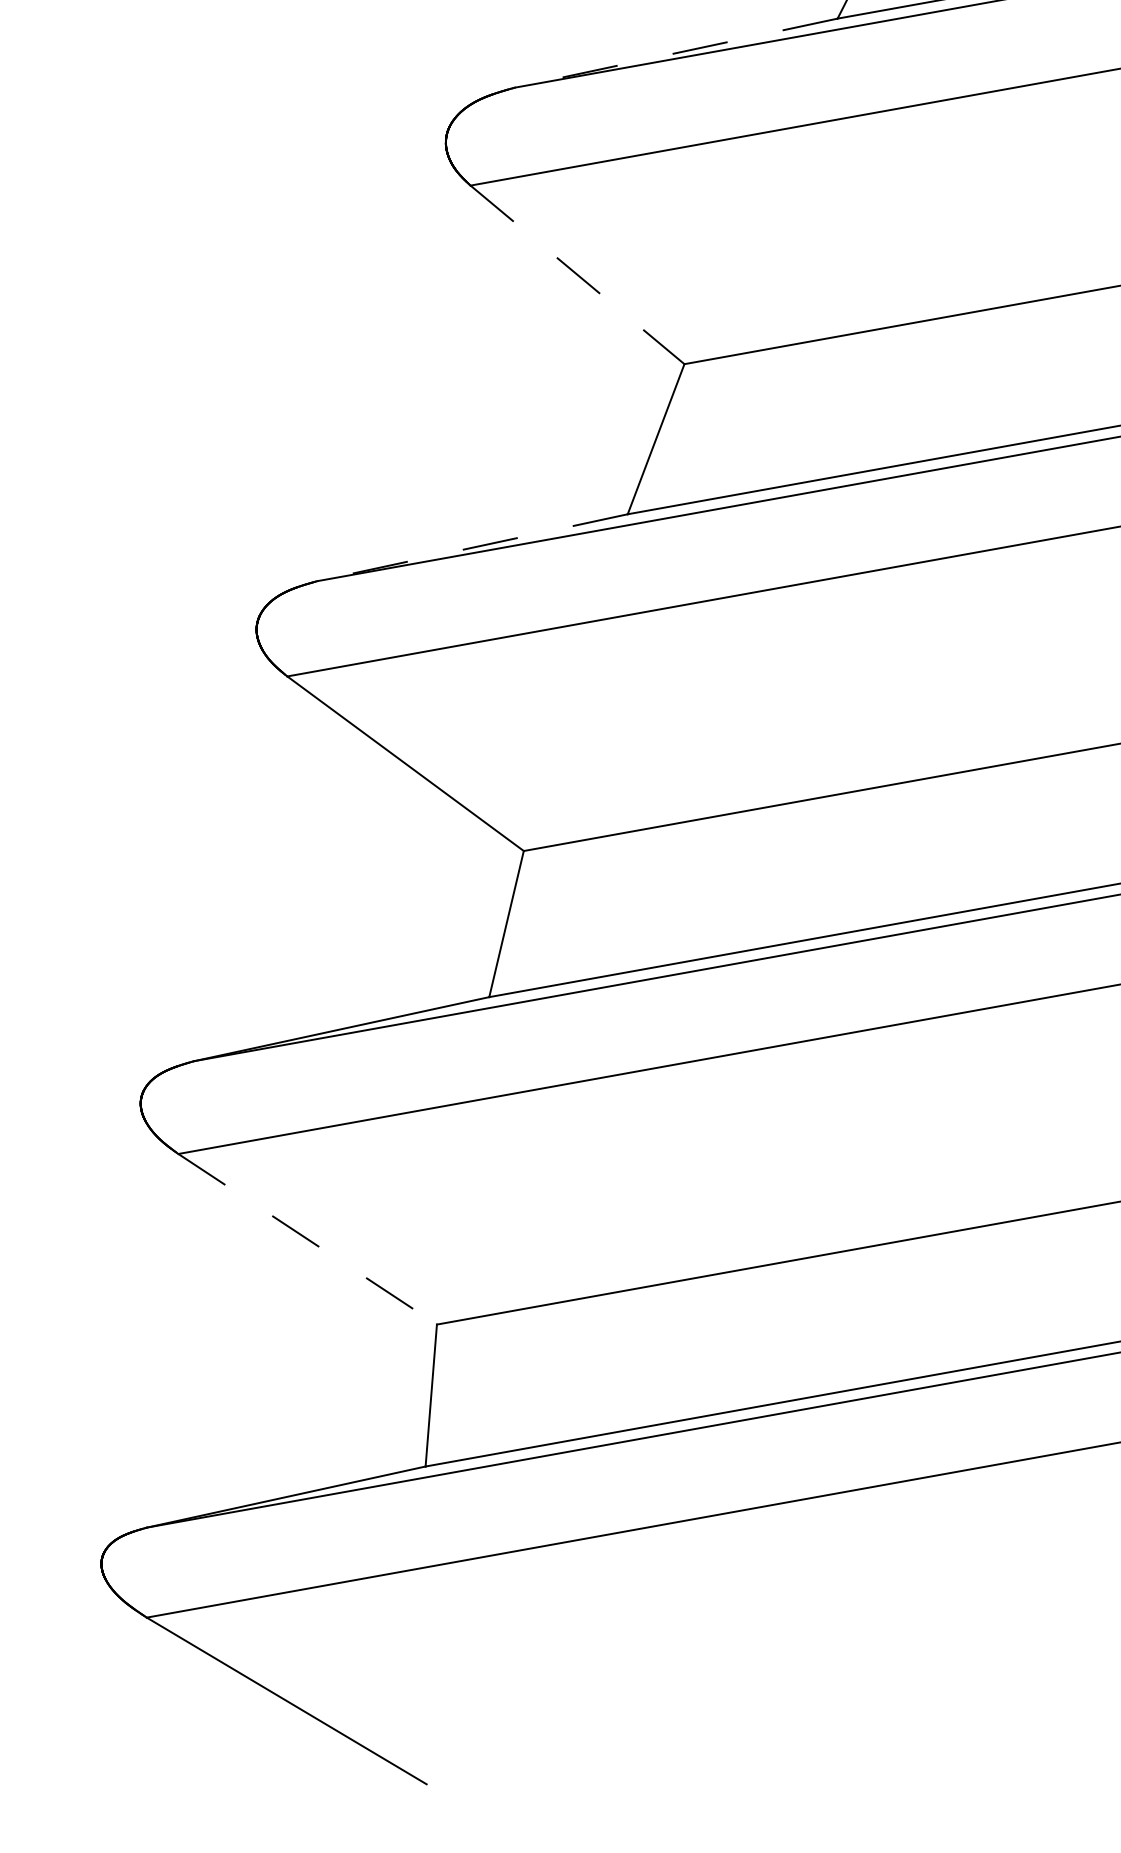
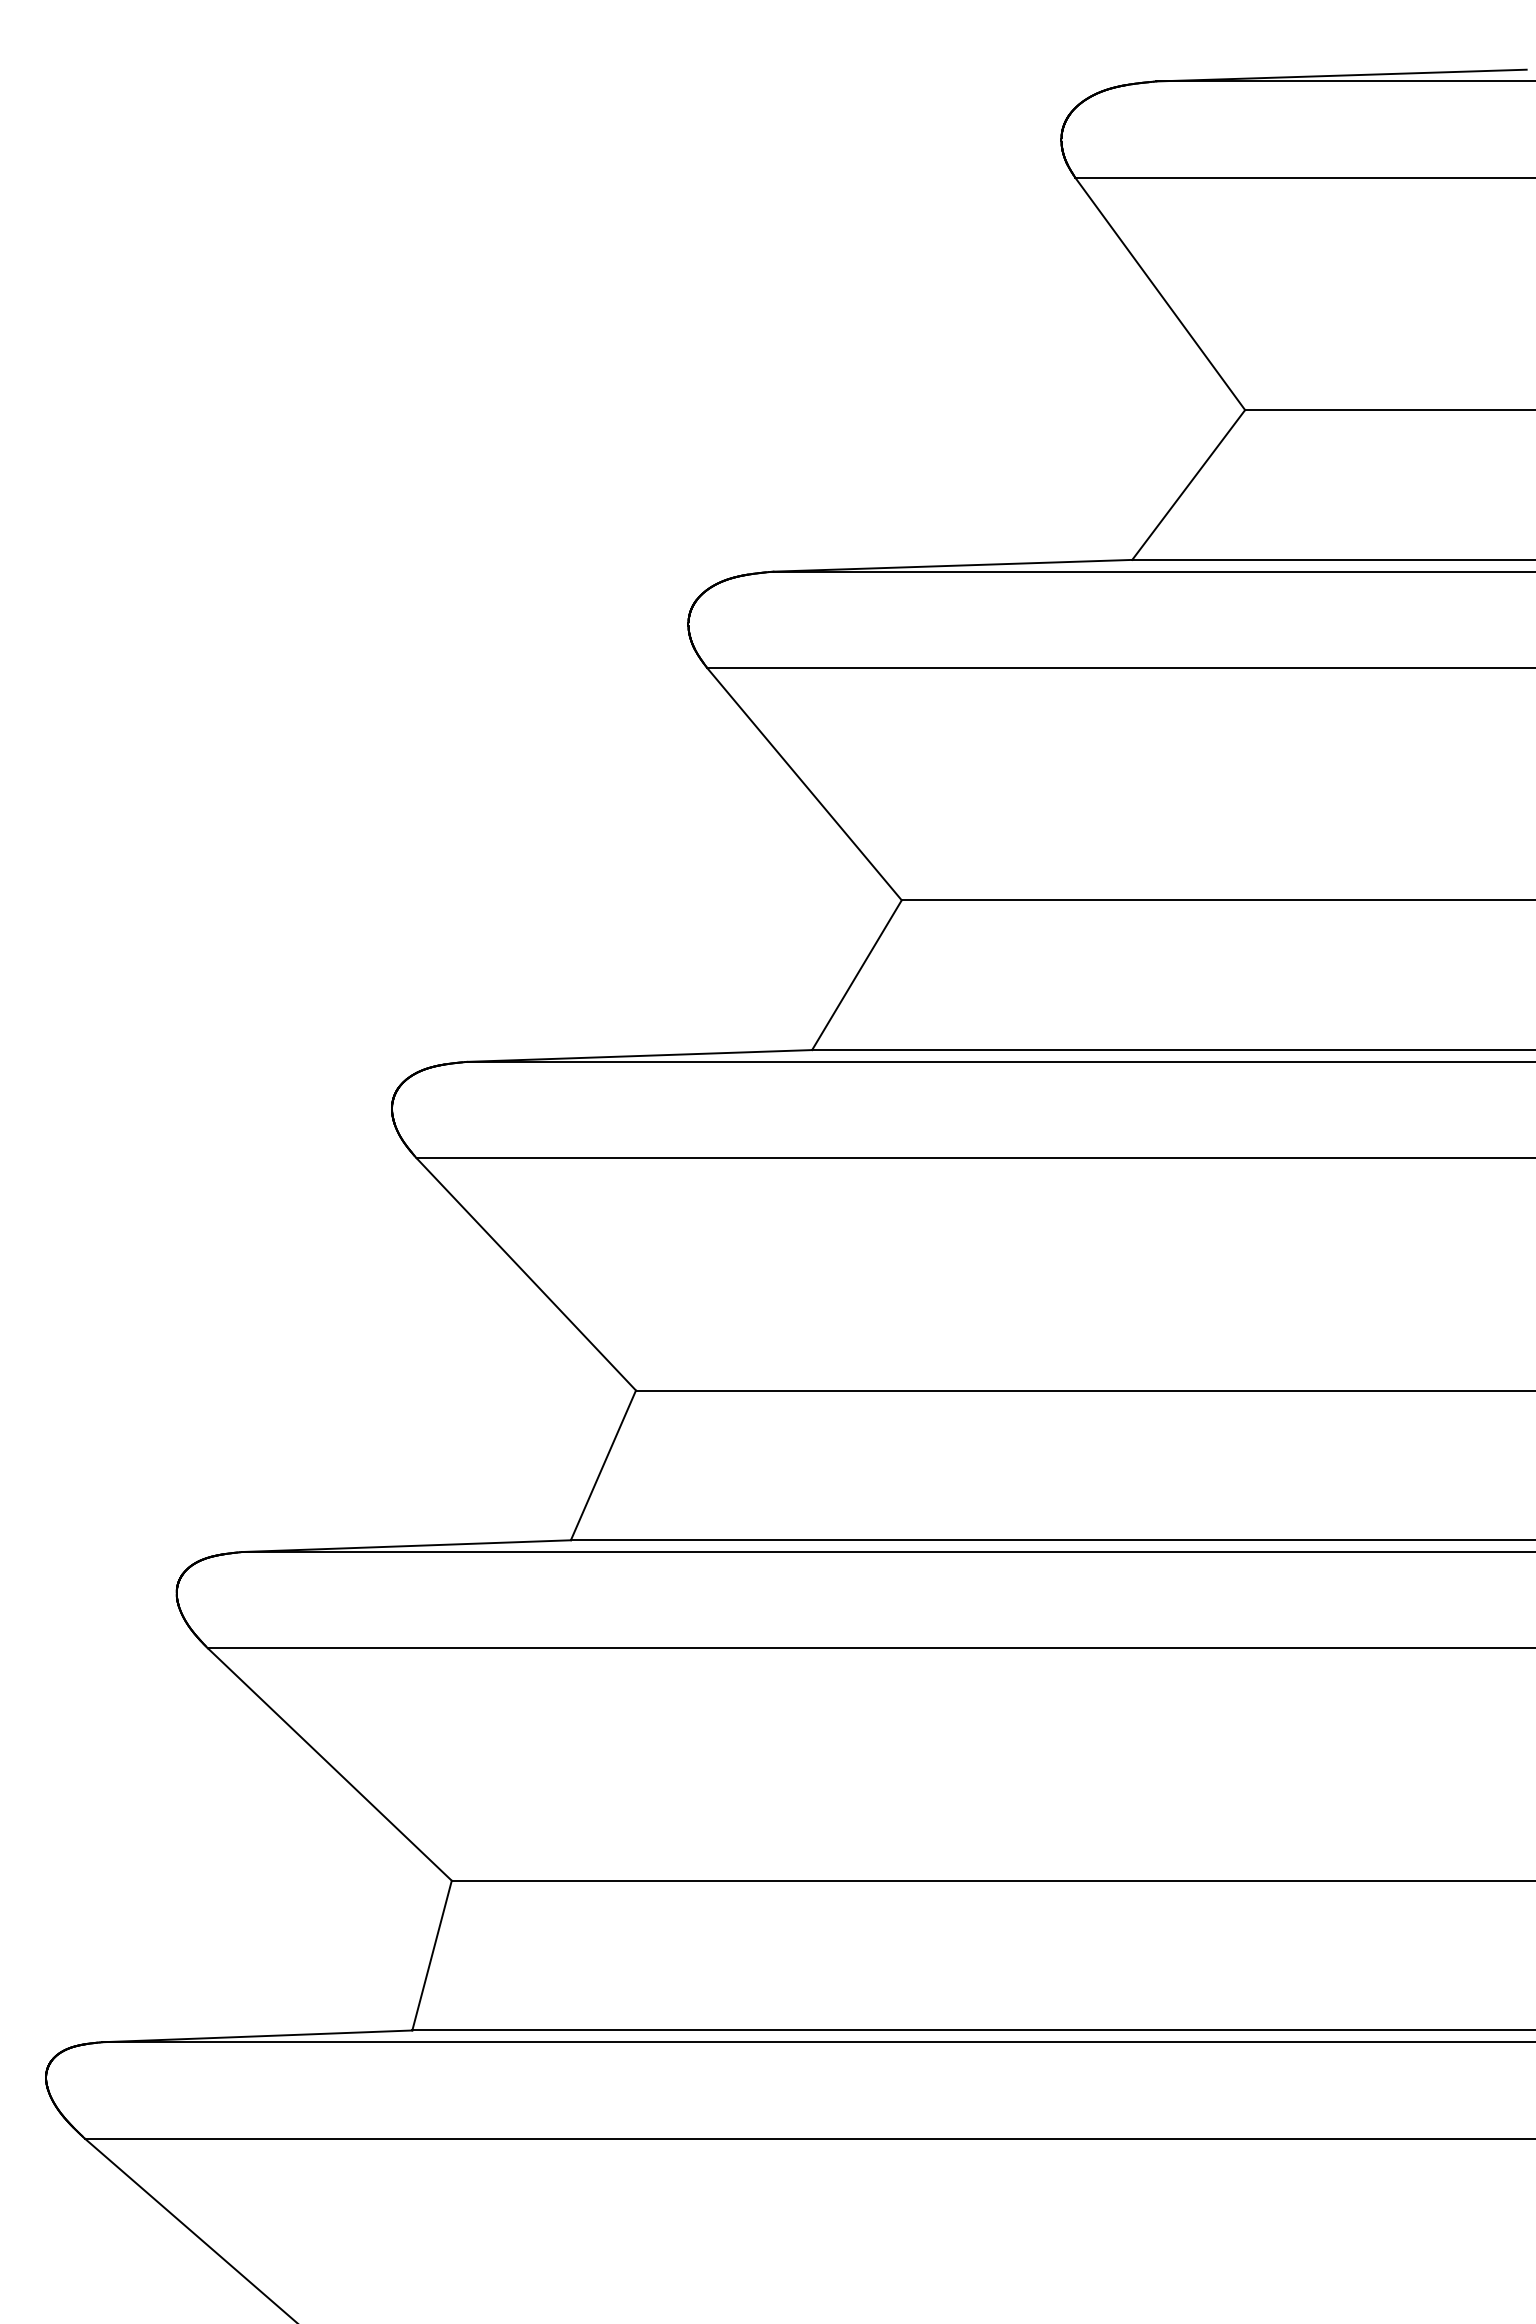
line: (675, 52) -> (952, 565), dashed -> solid
line: (577, 275) -> (804, 784), dashed -> solid
line: (472, 547) -> (639, 1055), dashed -> solid
line: (308, 1239) -> (330, 1764), dashed -> solid

